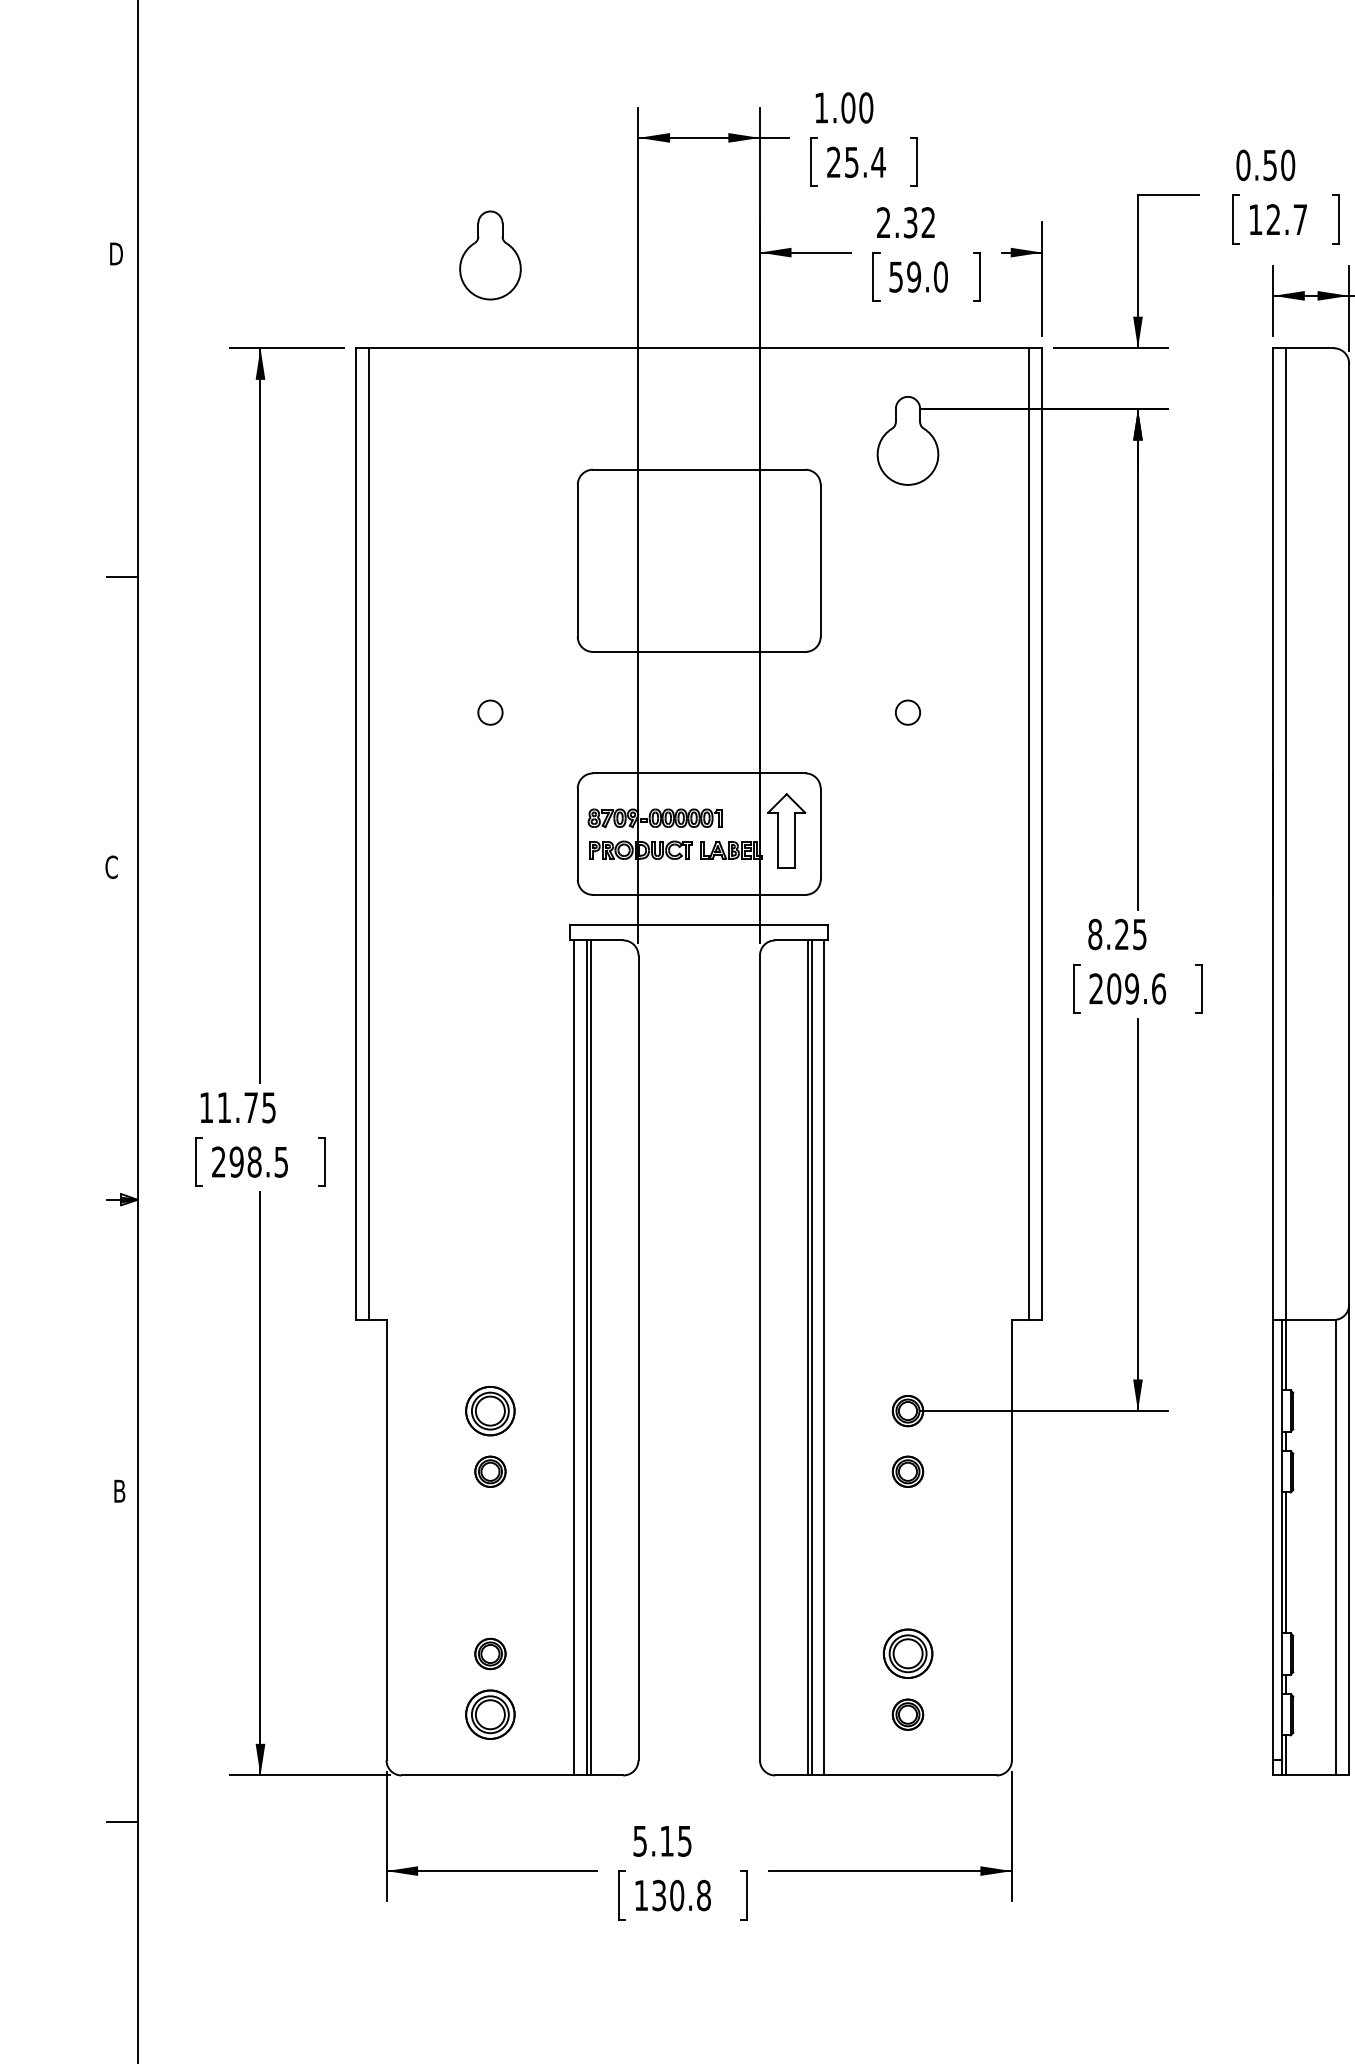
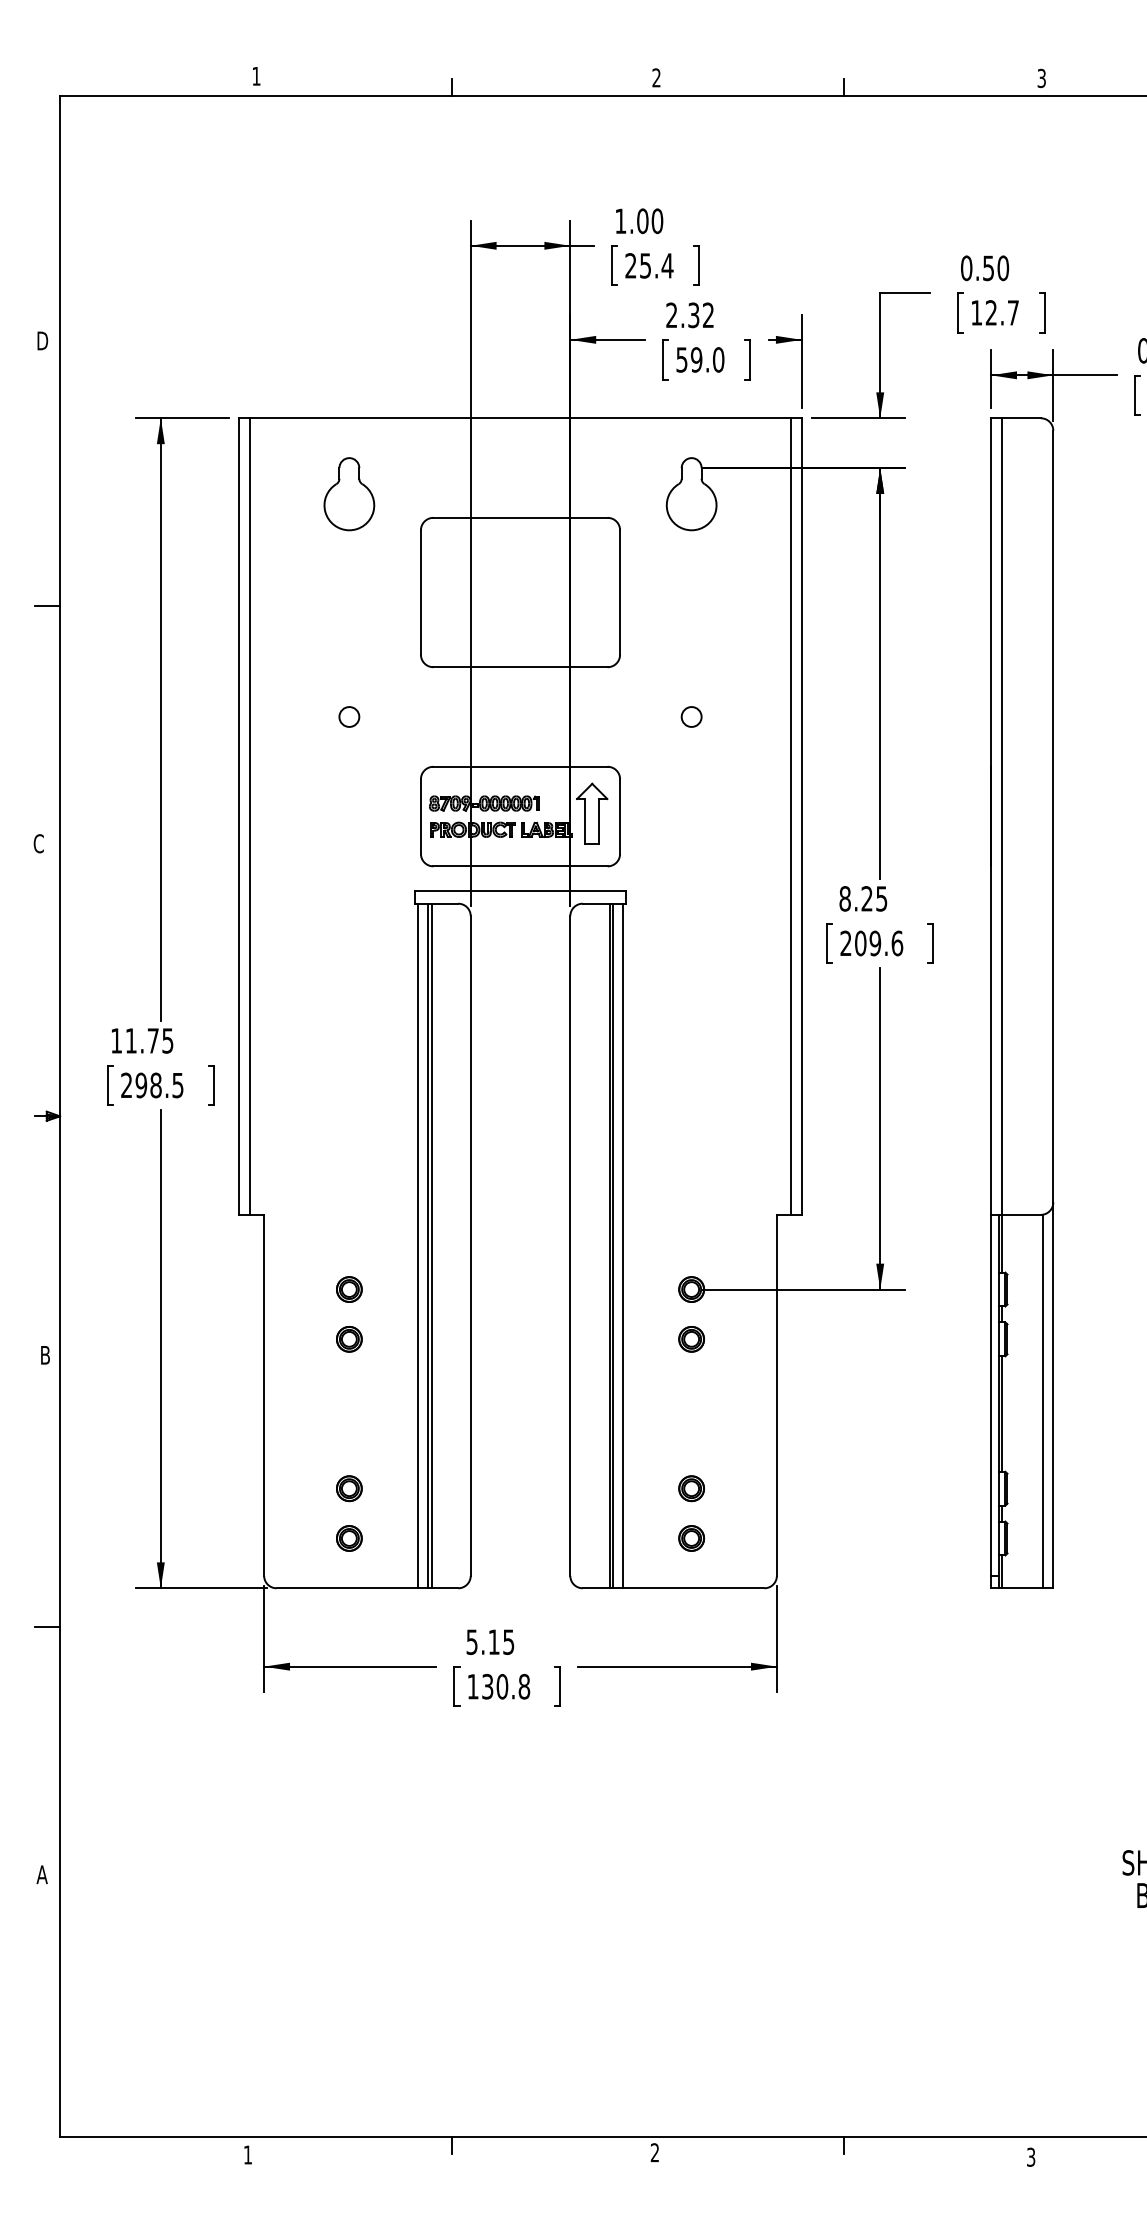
part: (490, 255) -> (349, 494), moved
part: (490, 1411) -> (349, 1289), size x0.62
part: (907, 1653) -> (691, 1488), size x0.62
part: (490, 1714) -> (349, 1538), size x0.62

